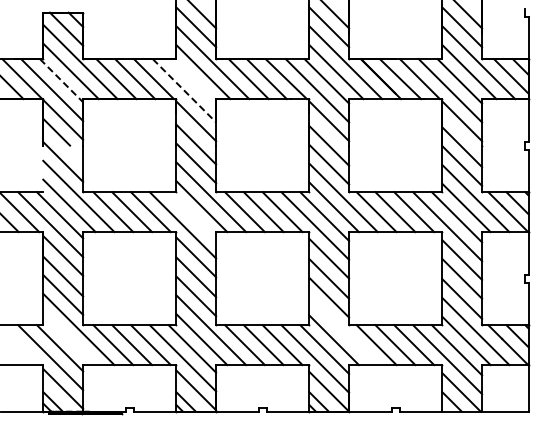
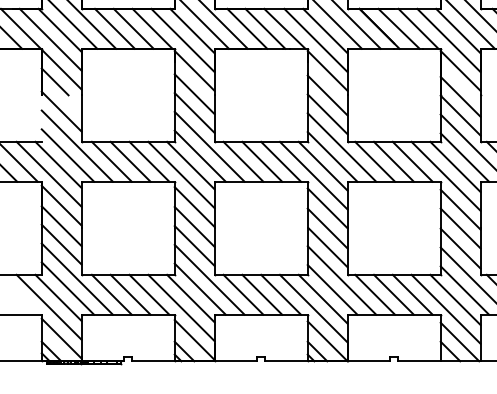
line: (61, 81) -> (60, 31), dashed -> solid
line: (193, 81) -> (192, 31), added
line: (184, 90) -> (183, 40), dashed -> solid
line: (192, 215) -> (191, 165), added
line: (343, 330) -> (342, 280), added
line: (69, 338) -> (68, 288), added

